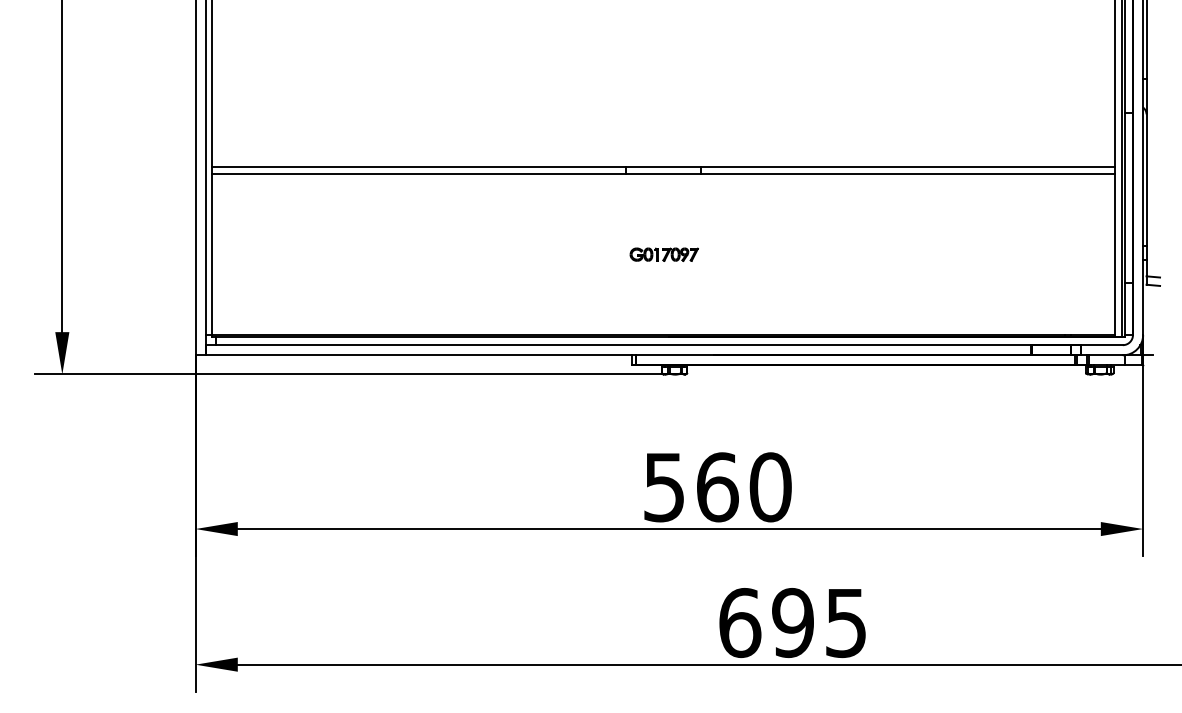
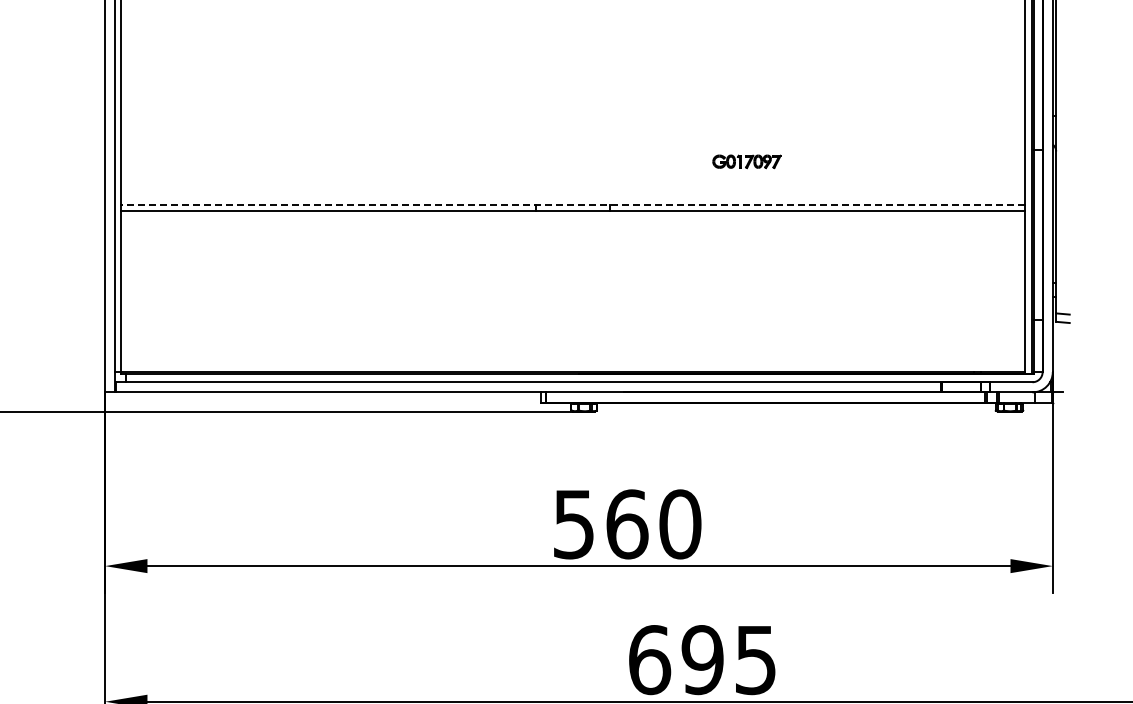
line: (663, 167) -> (573, 204), solid -> dashed
part: (663, 254) -> (746, 161), moved

